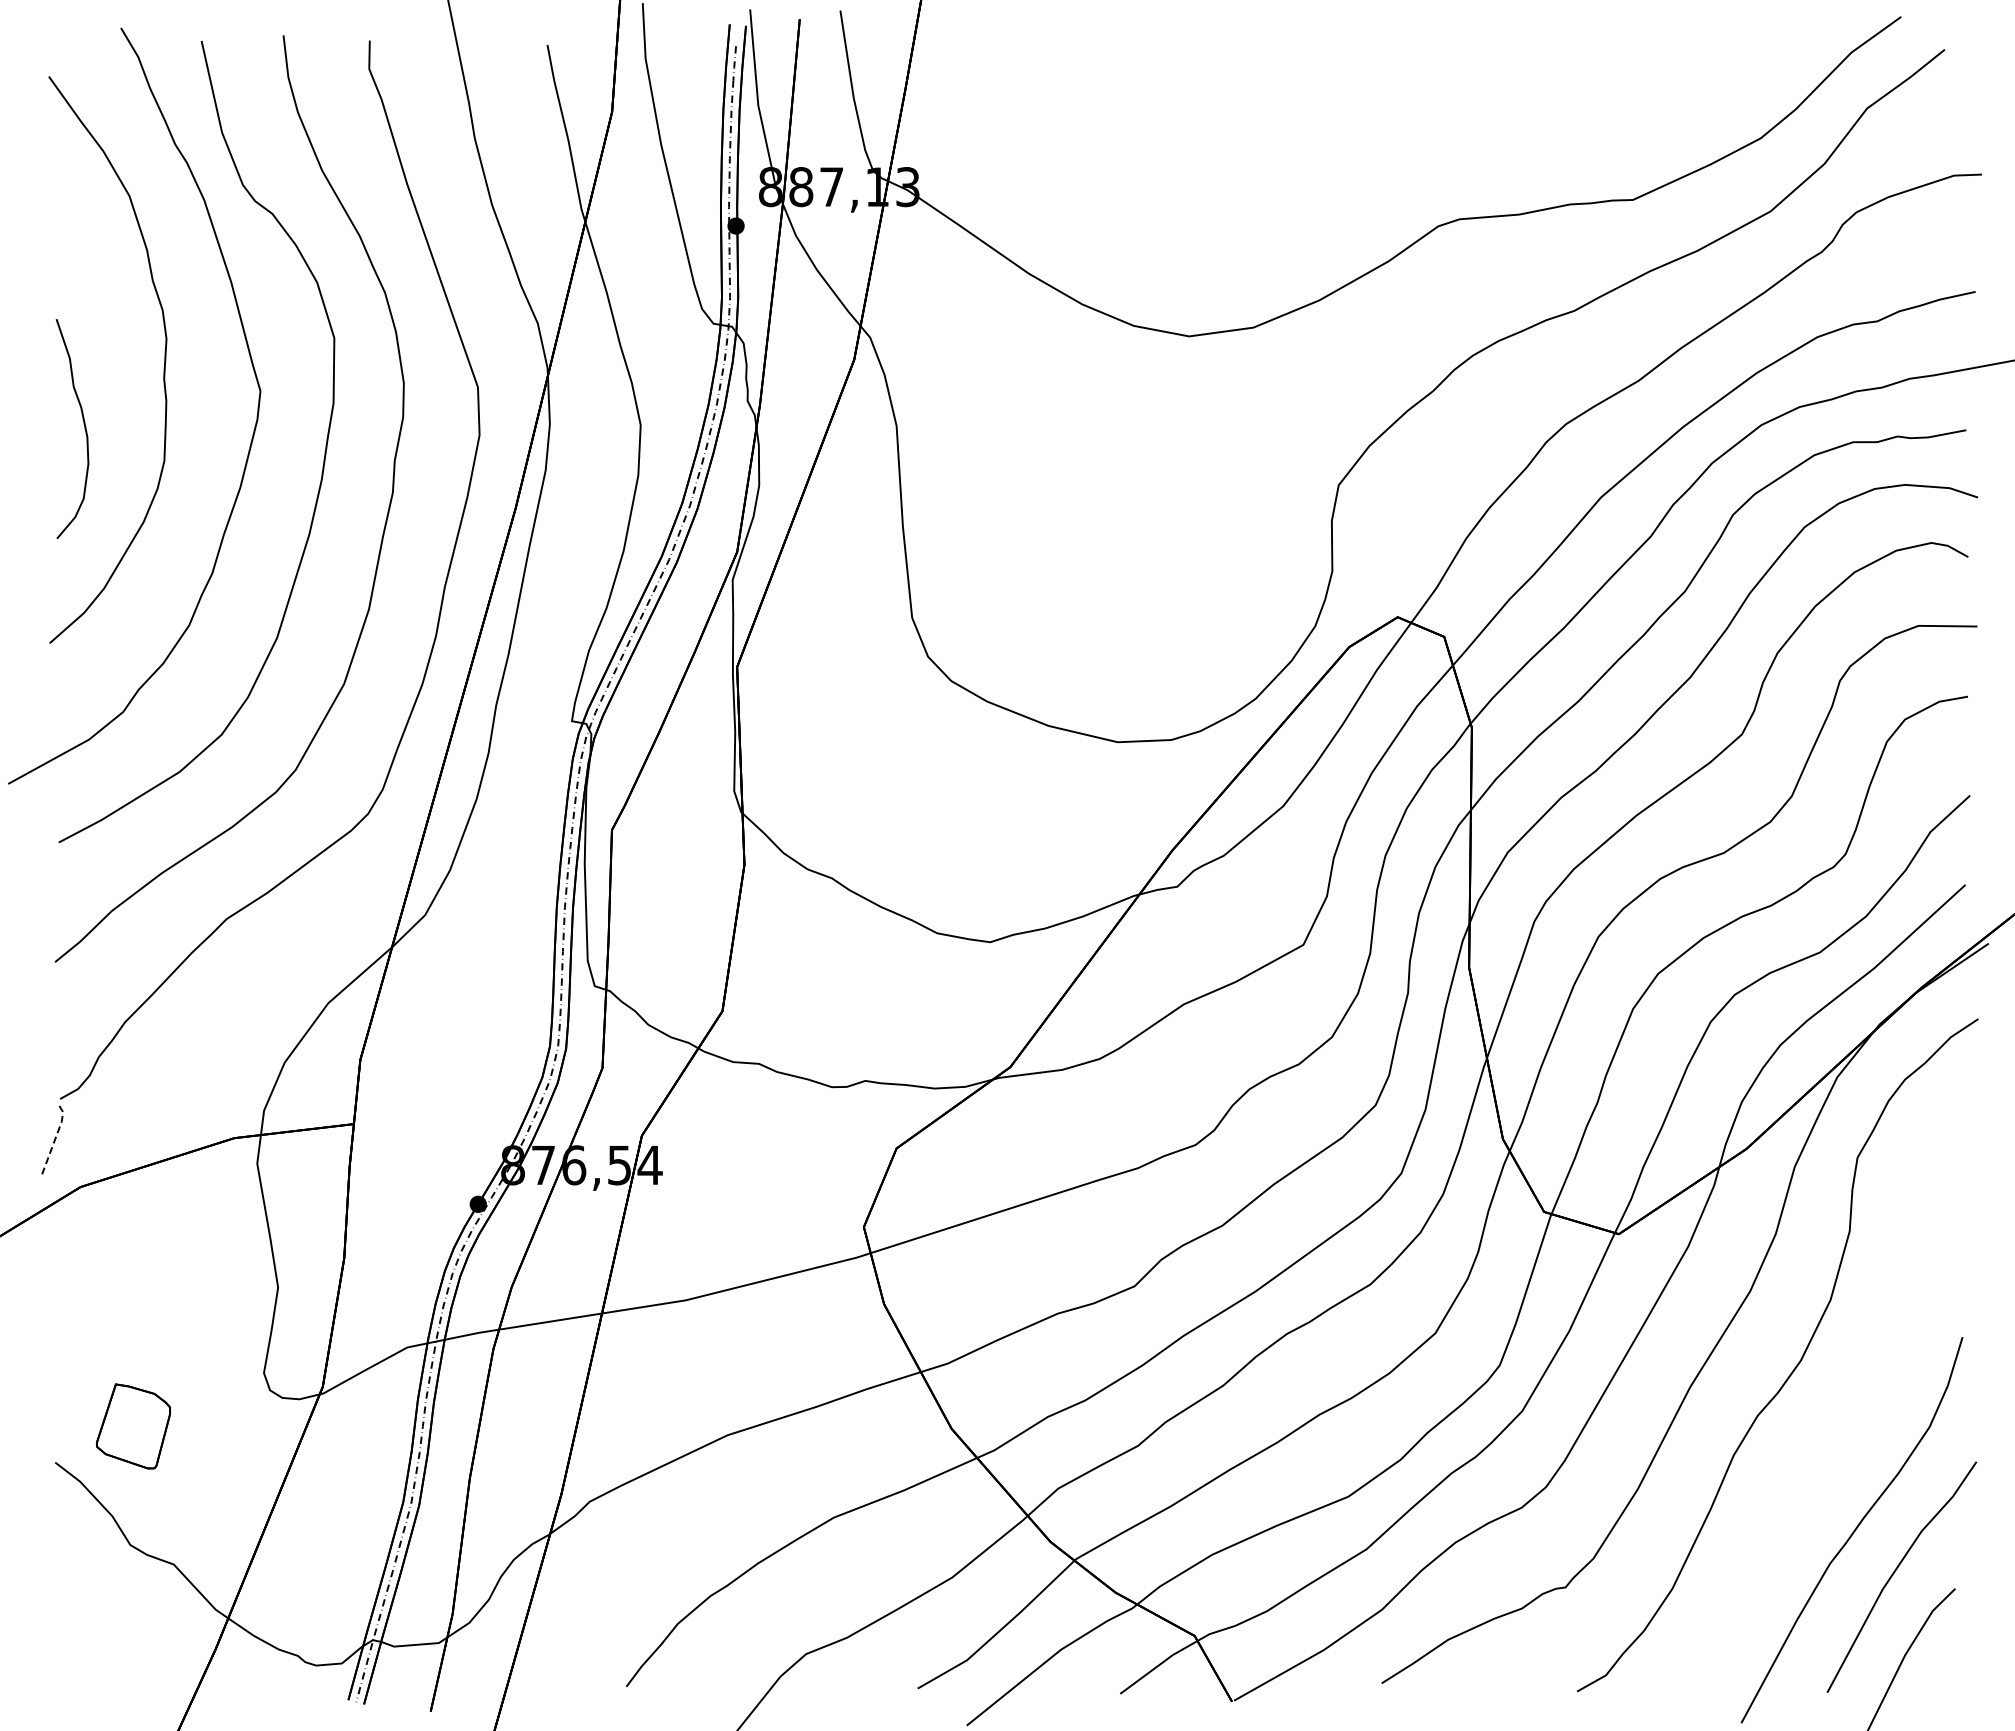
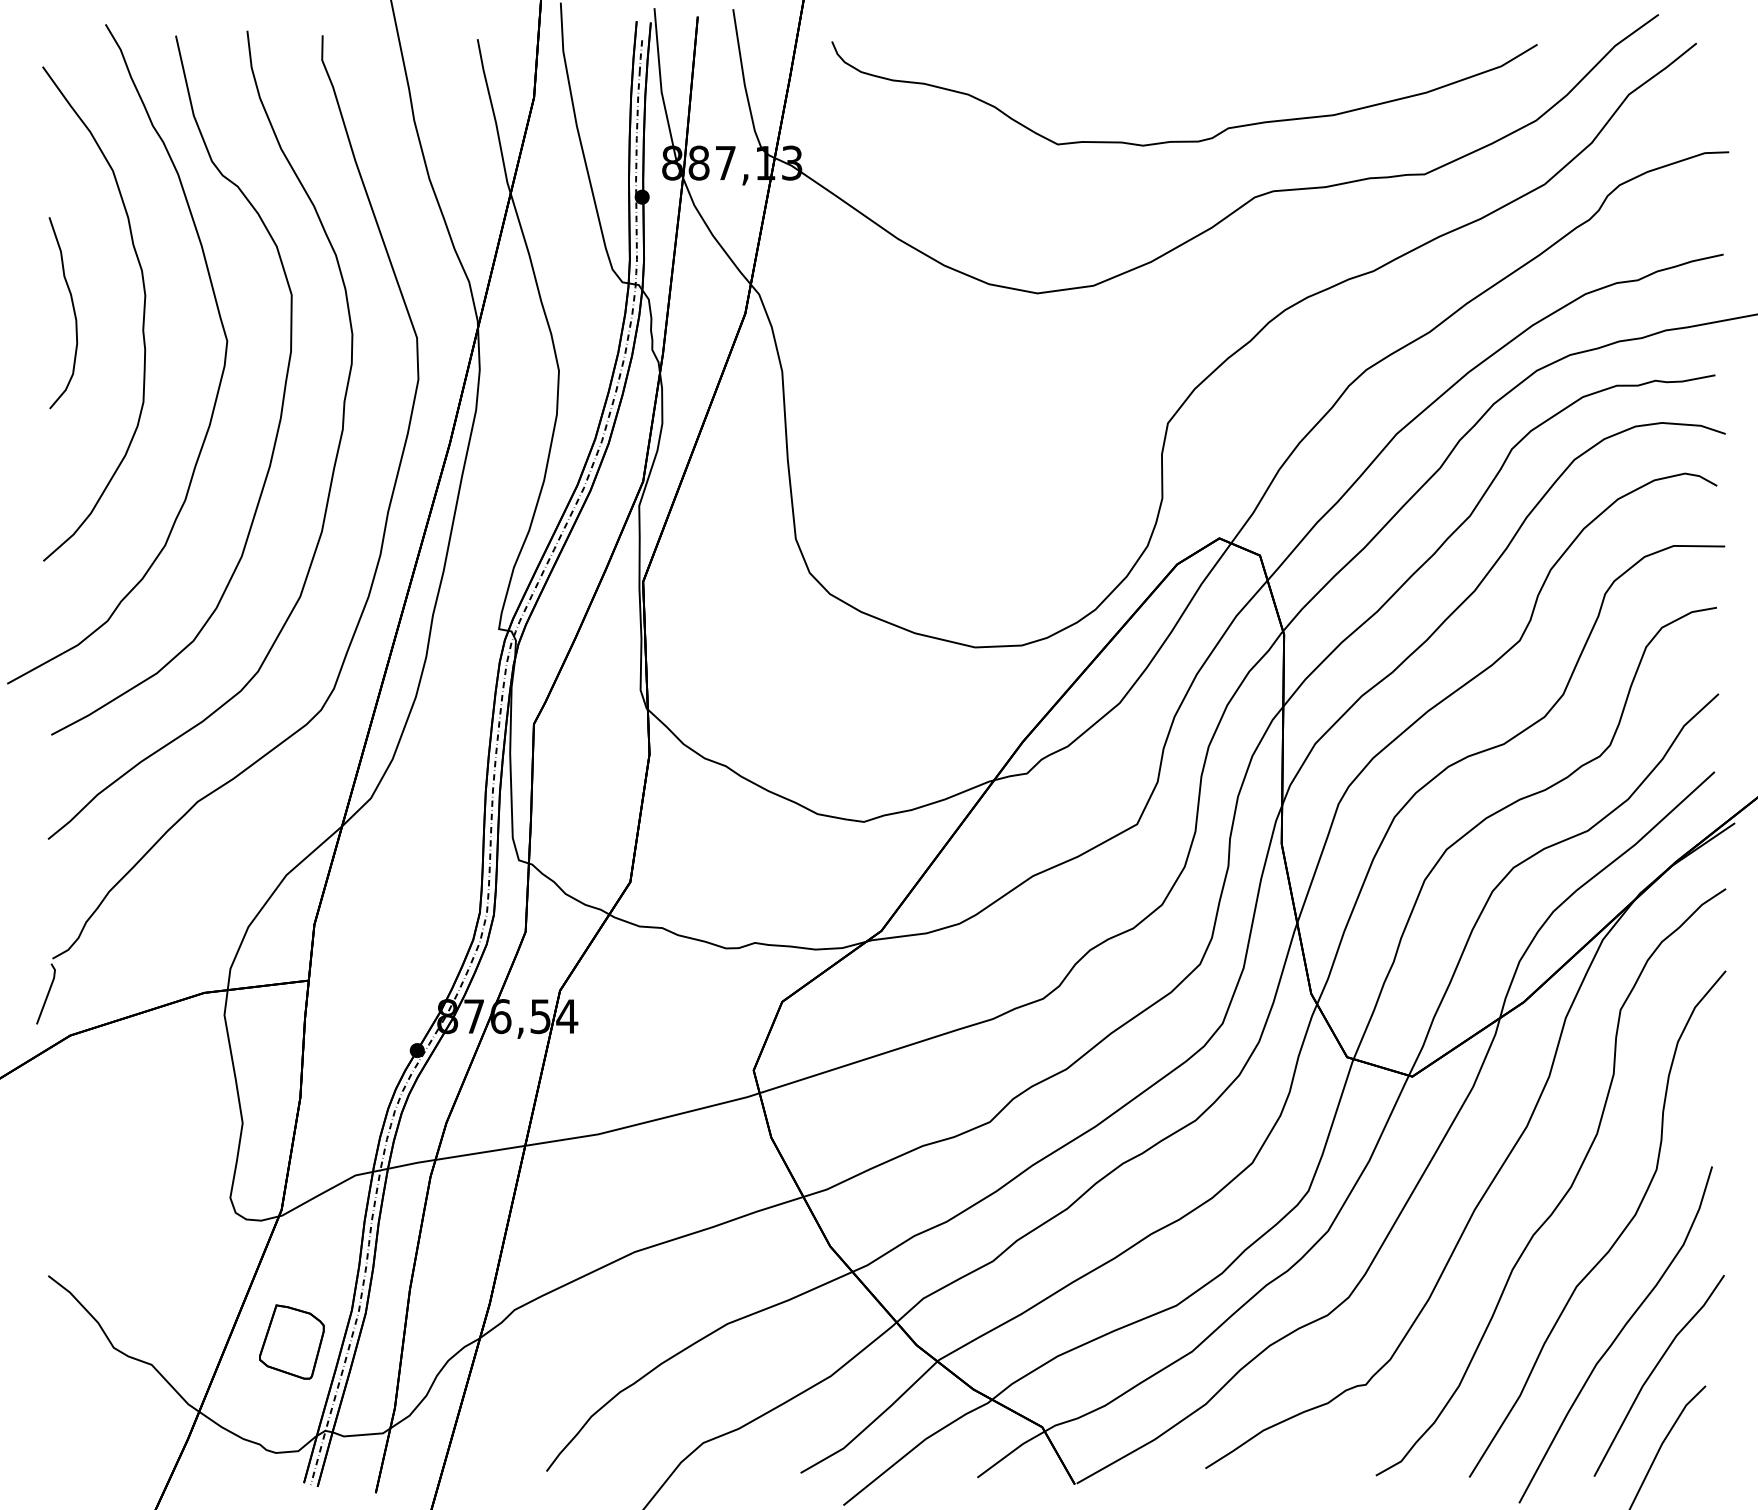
curve: (1357, 161) -> (1184, 140), added
curve: (84, 429) -> (73, 313), moved
line: (55, 1138) -> (48, 993), dashed -> solid
curve: (1853, 1419) -> (1617, 1238), added
part: (133, 1426) -> (291, 1342), moved

